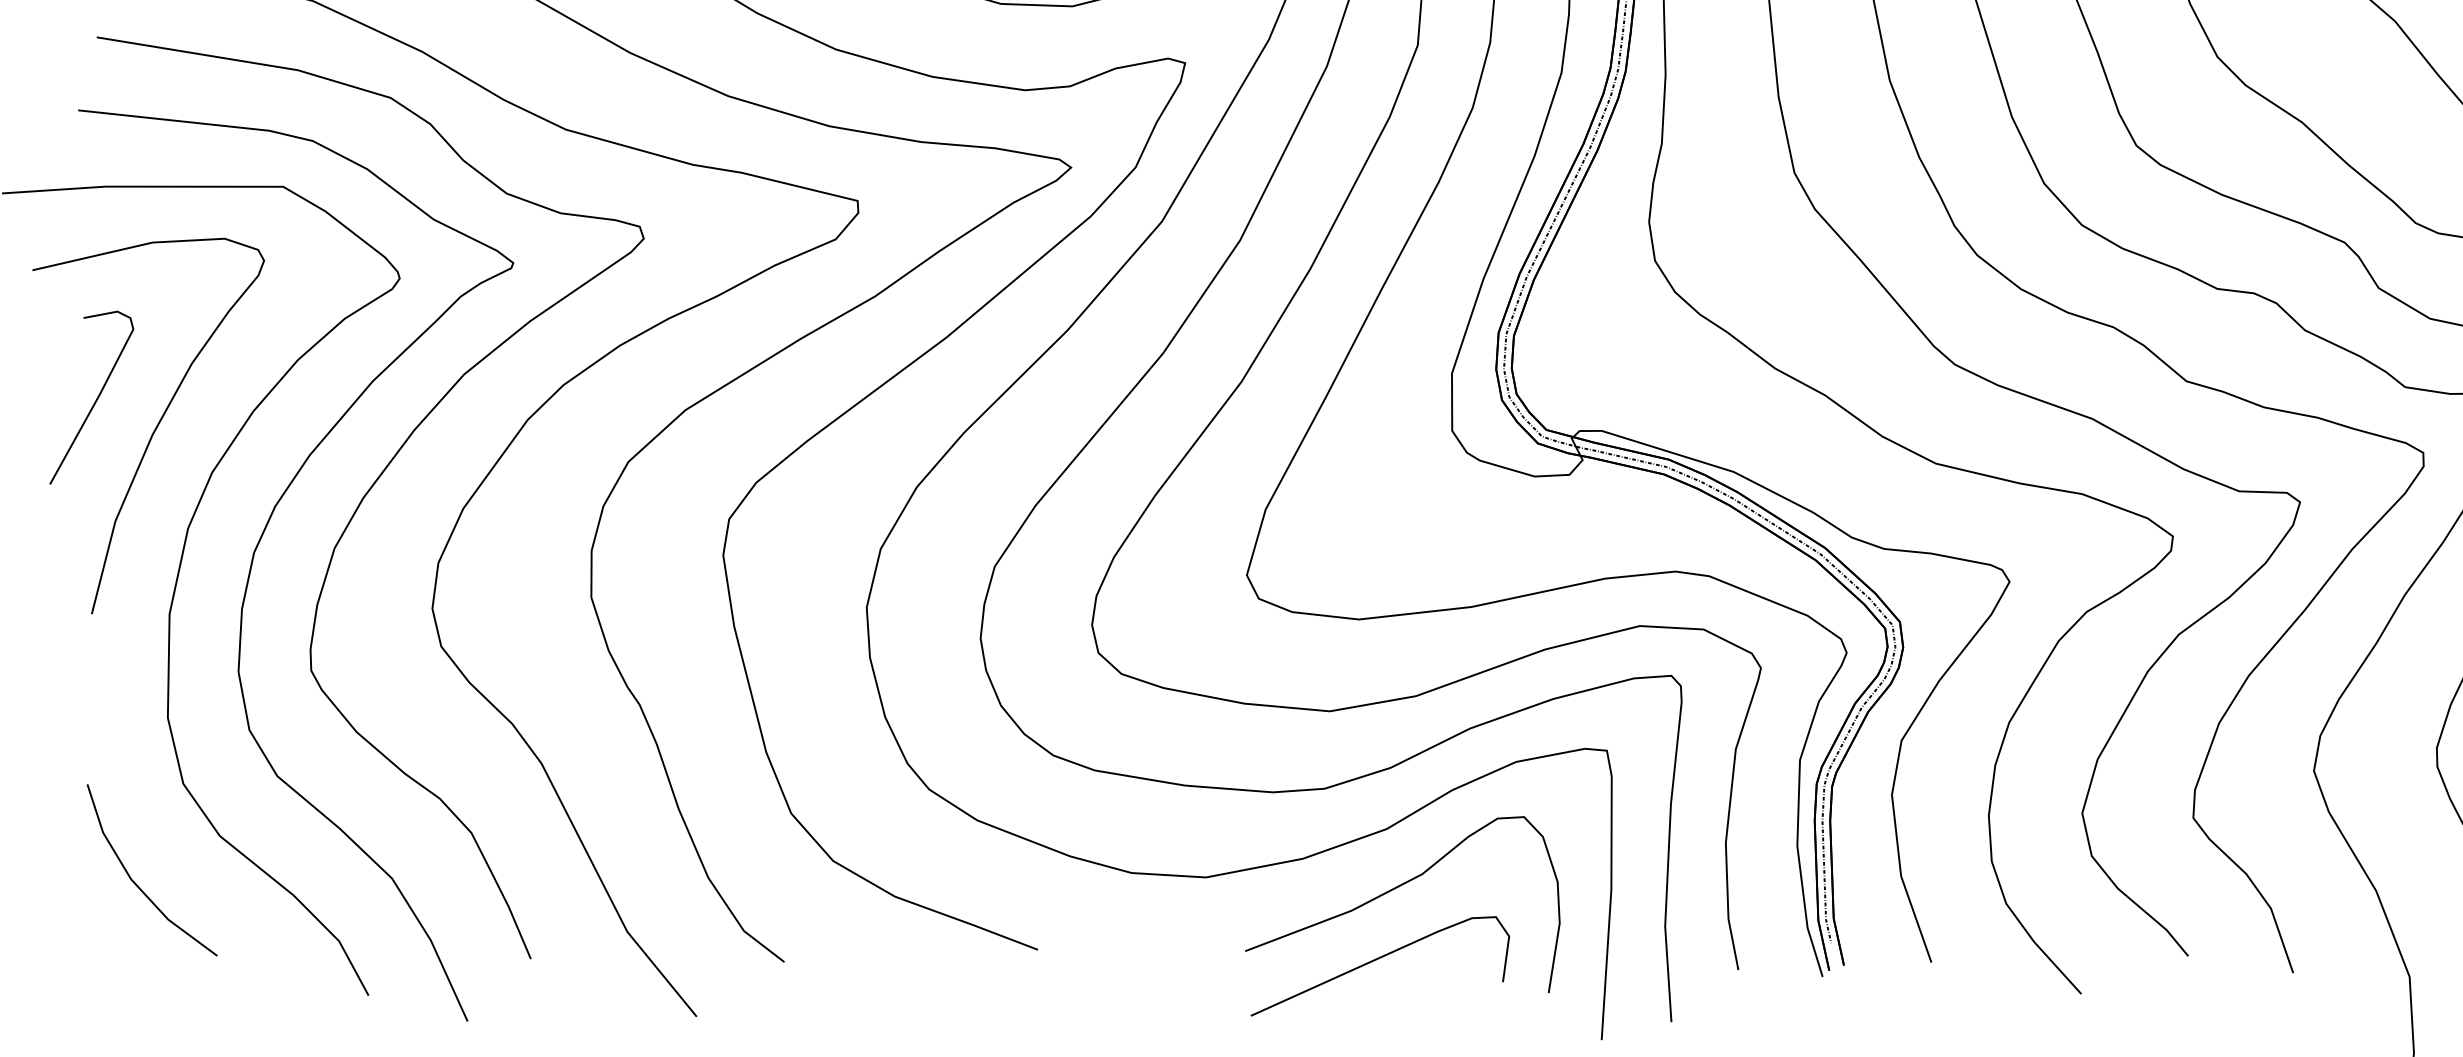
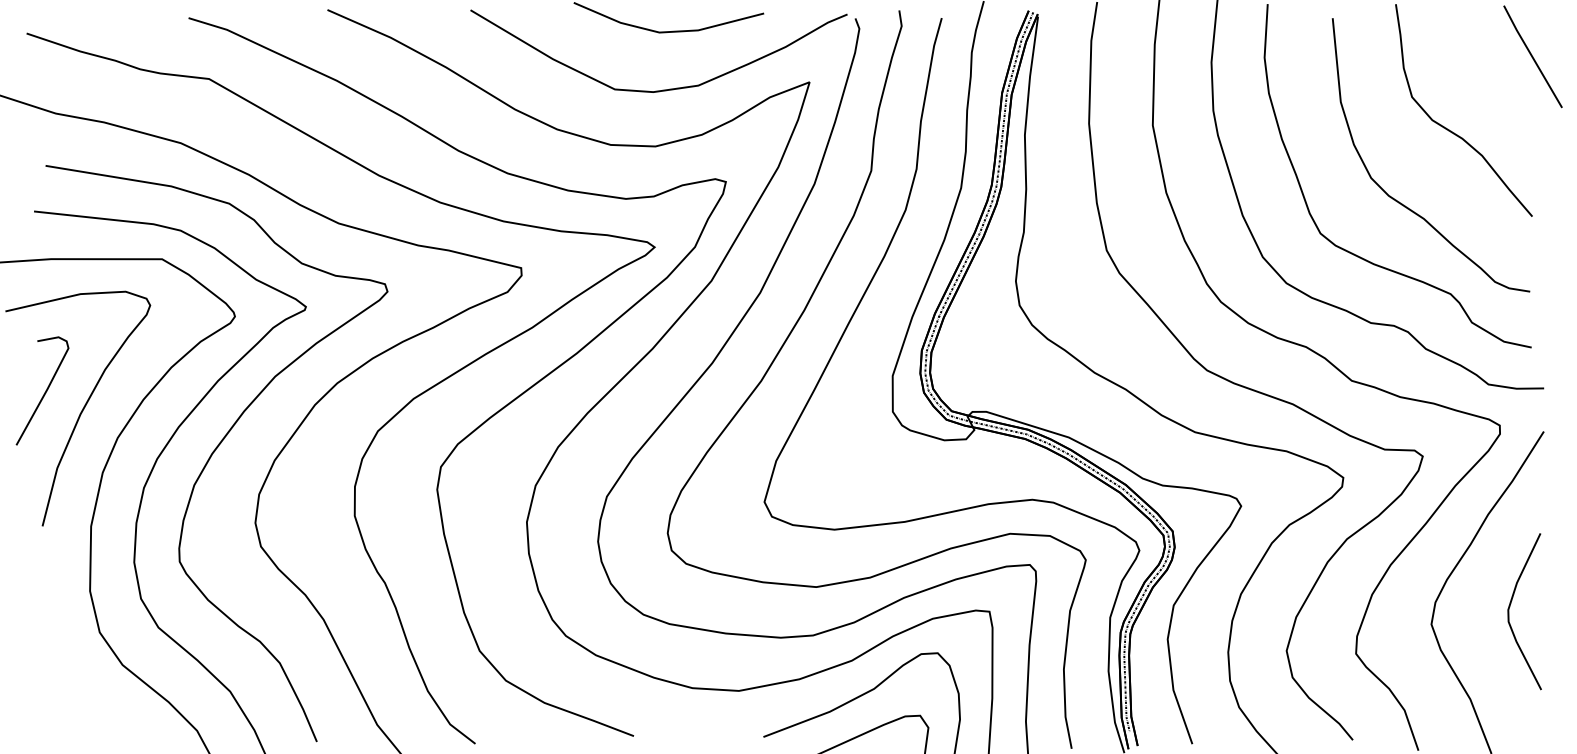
line: (138, 884) -> (71, 695), removed

